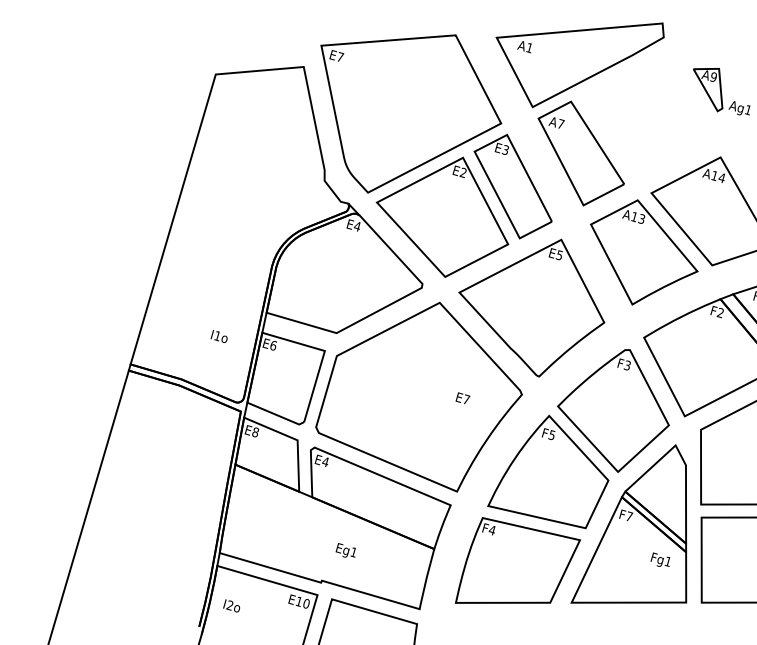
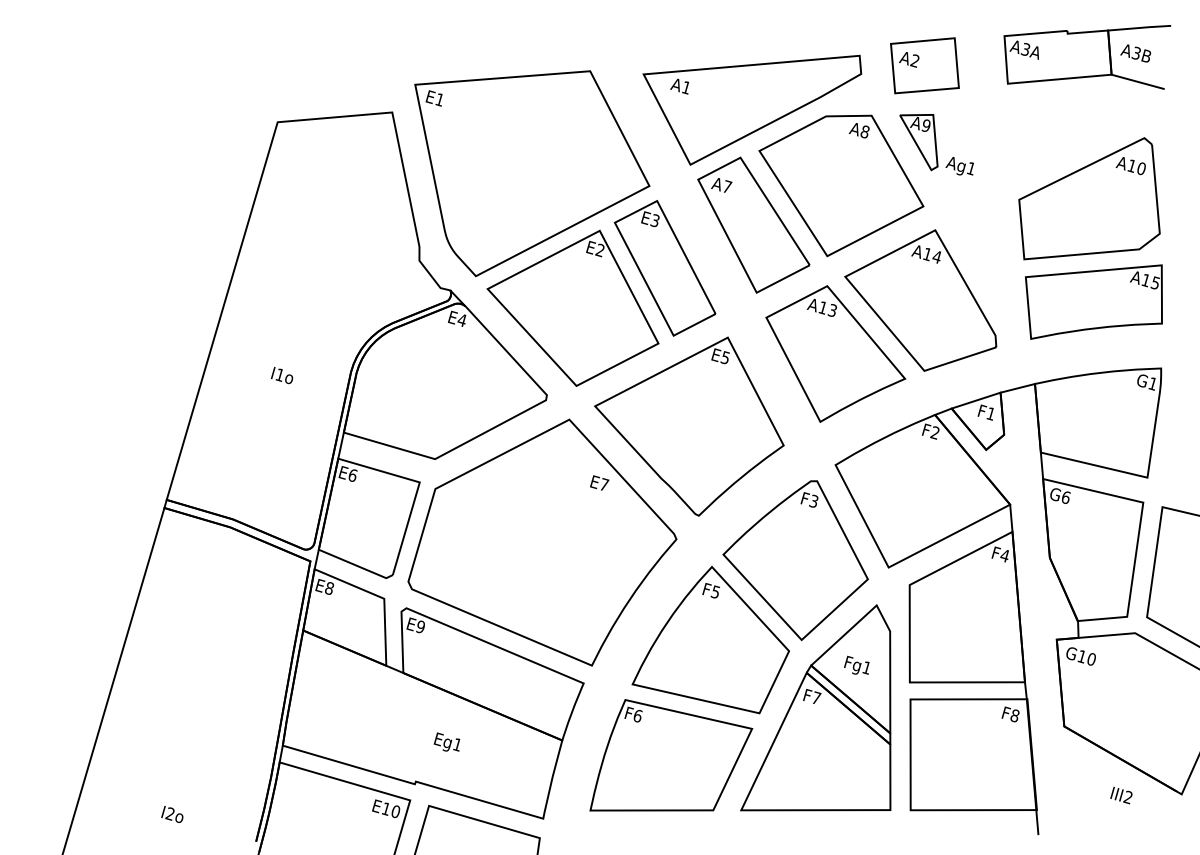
part: (712, 30) -> (924, 65), added
text: (340, 57) -> (439, 99), E7 -> E1
part: (648, 123) -> (841, 185), added
text: (219, 336) -> (282, 375), moved
text: (462, 397) -> (599, 482), moved
text: (325, 461) -> (420, 626), E4 -> E9
text: (492, 529) -> (637, 715), F4 -> F6
text: (660, 559) -> (856, 664), moved
text: (231, 605) -> (172, 813), moved

